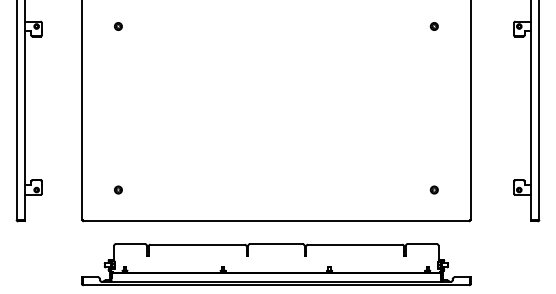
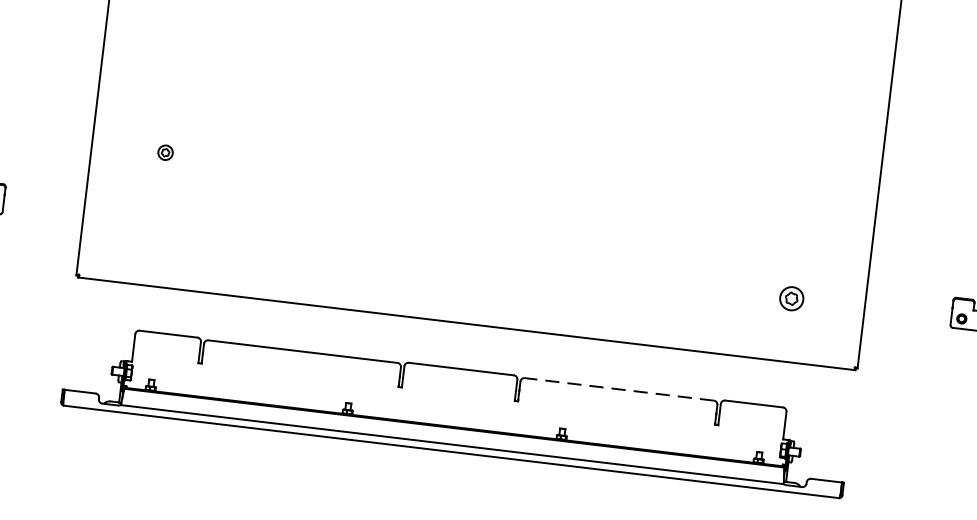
part: (118, 189) -> (165, 151), moved
part: (433, 189) -> (789, 297), size x1.6
line: (354, 244) -> (617, 388), solid -> dashed

